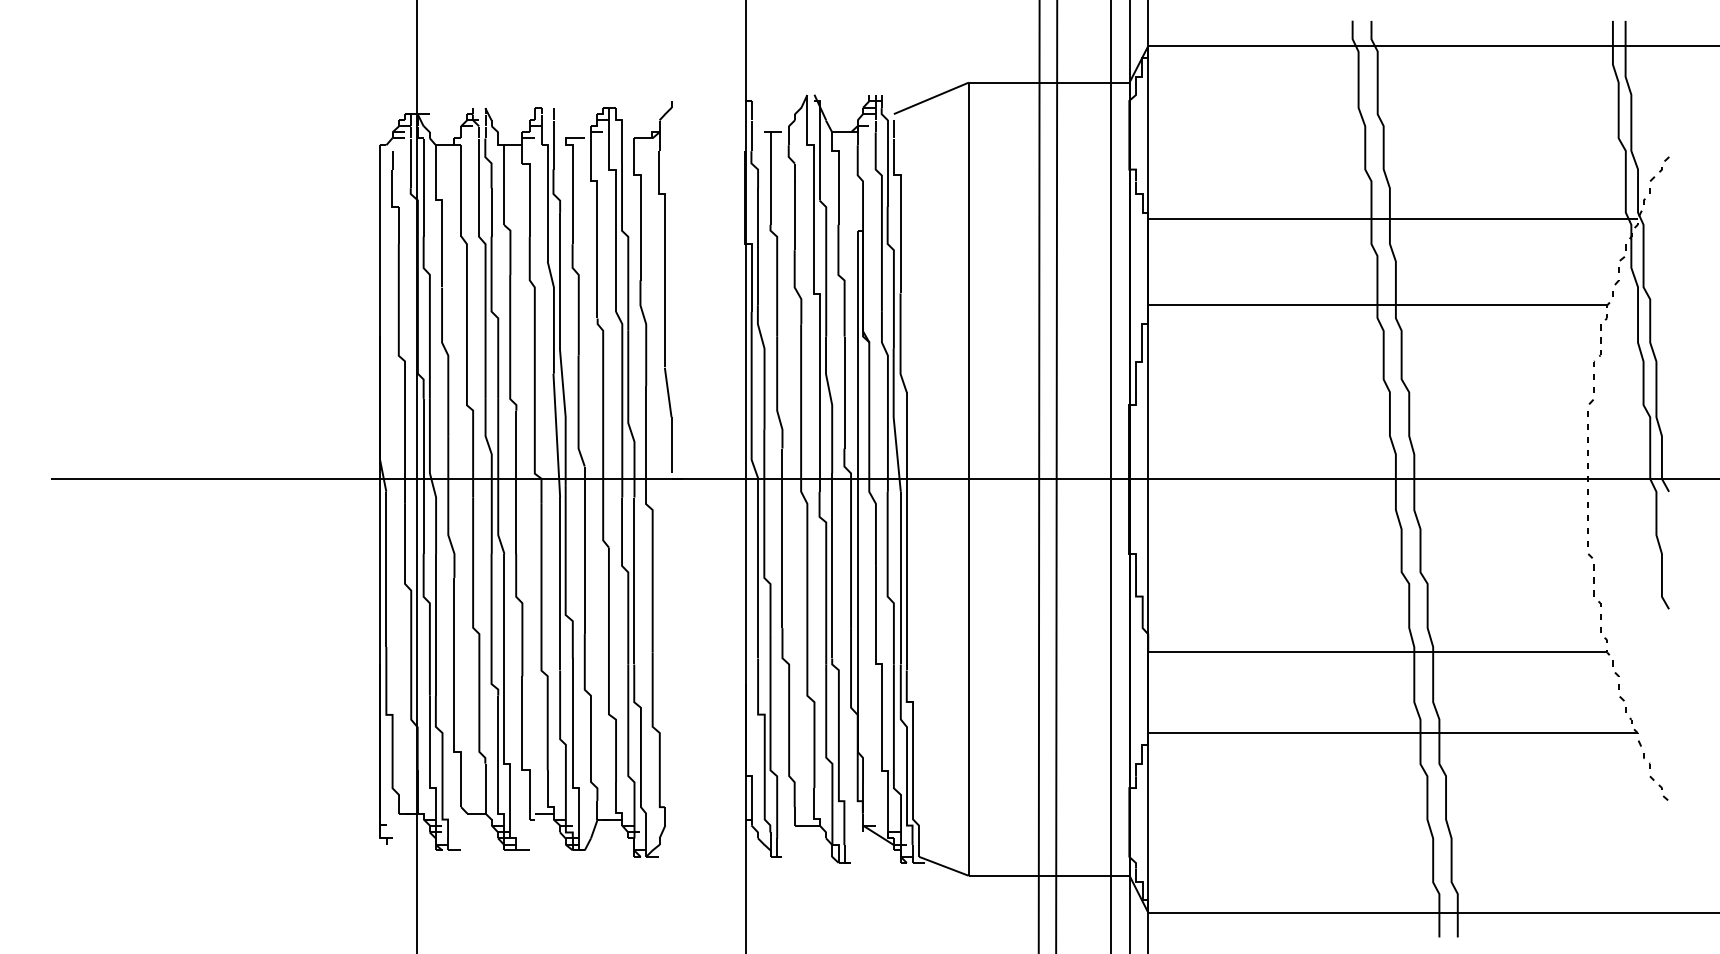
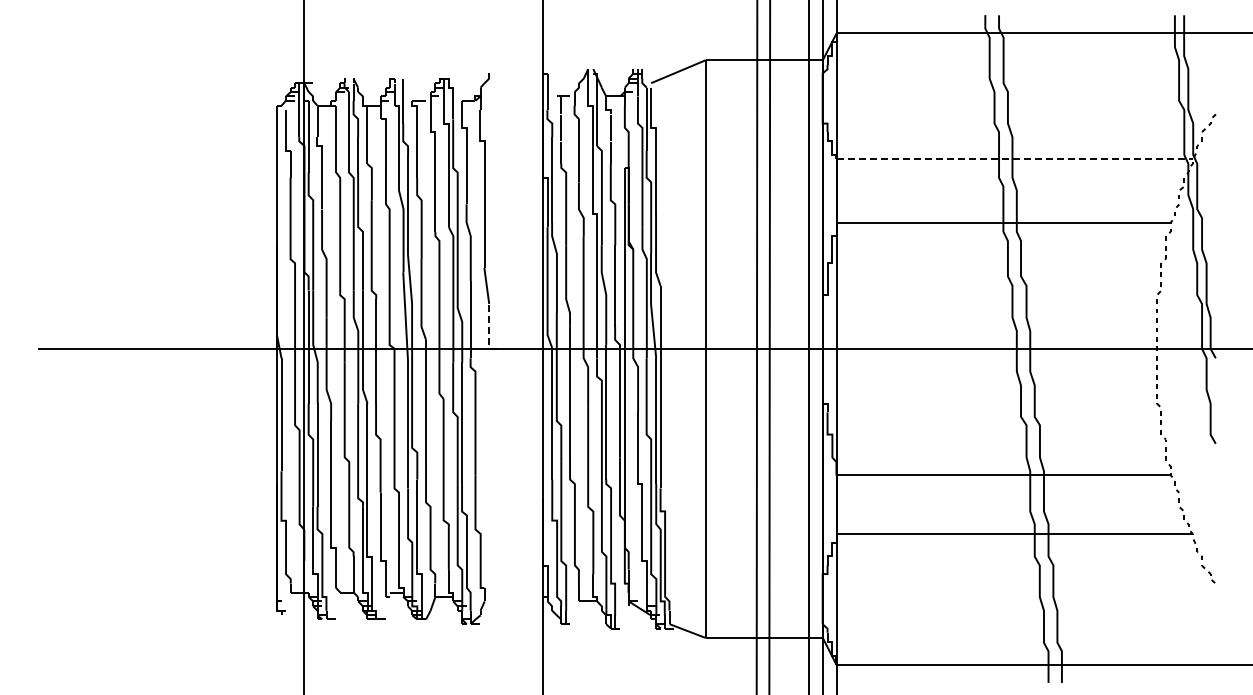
line: (1394, 218) -> (1015, 159), solid -> dashed
line: (671, 444) -> (489, 323), solid -> dashed

